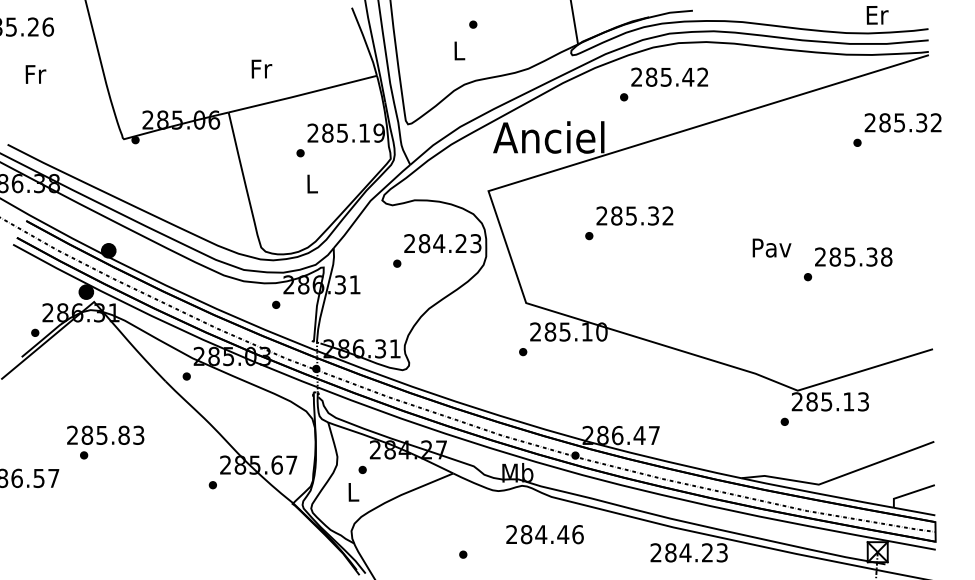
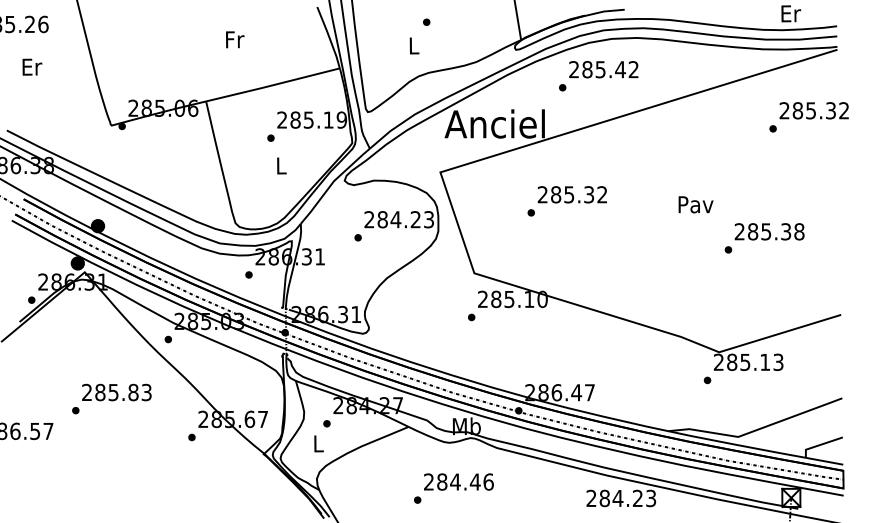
text: (261, 68) -> (234, 39), moved
text: (35, 74) -> (31, 67), Fr -> Er
text: (771, 247) -> (695, 204), moved
text: (105, 434) -> (116, 391), moved
text: (544, 534) -> (458, 481), moved

